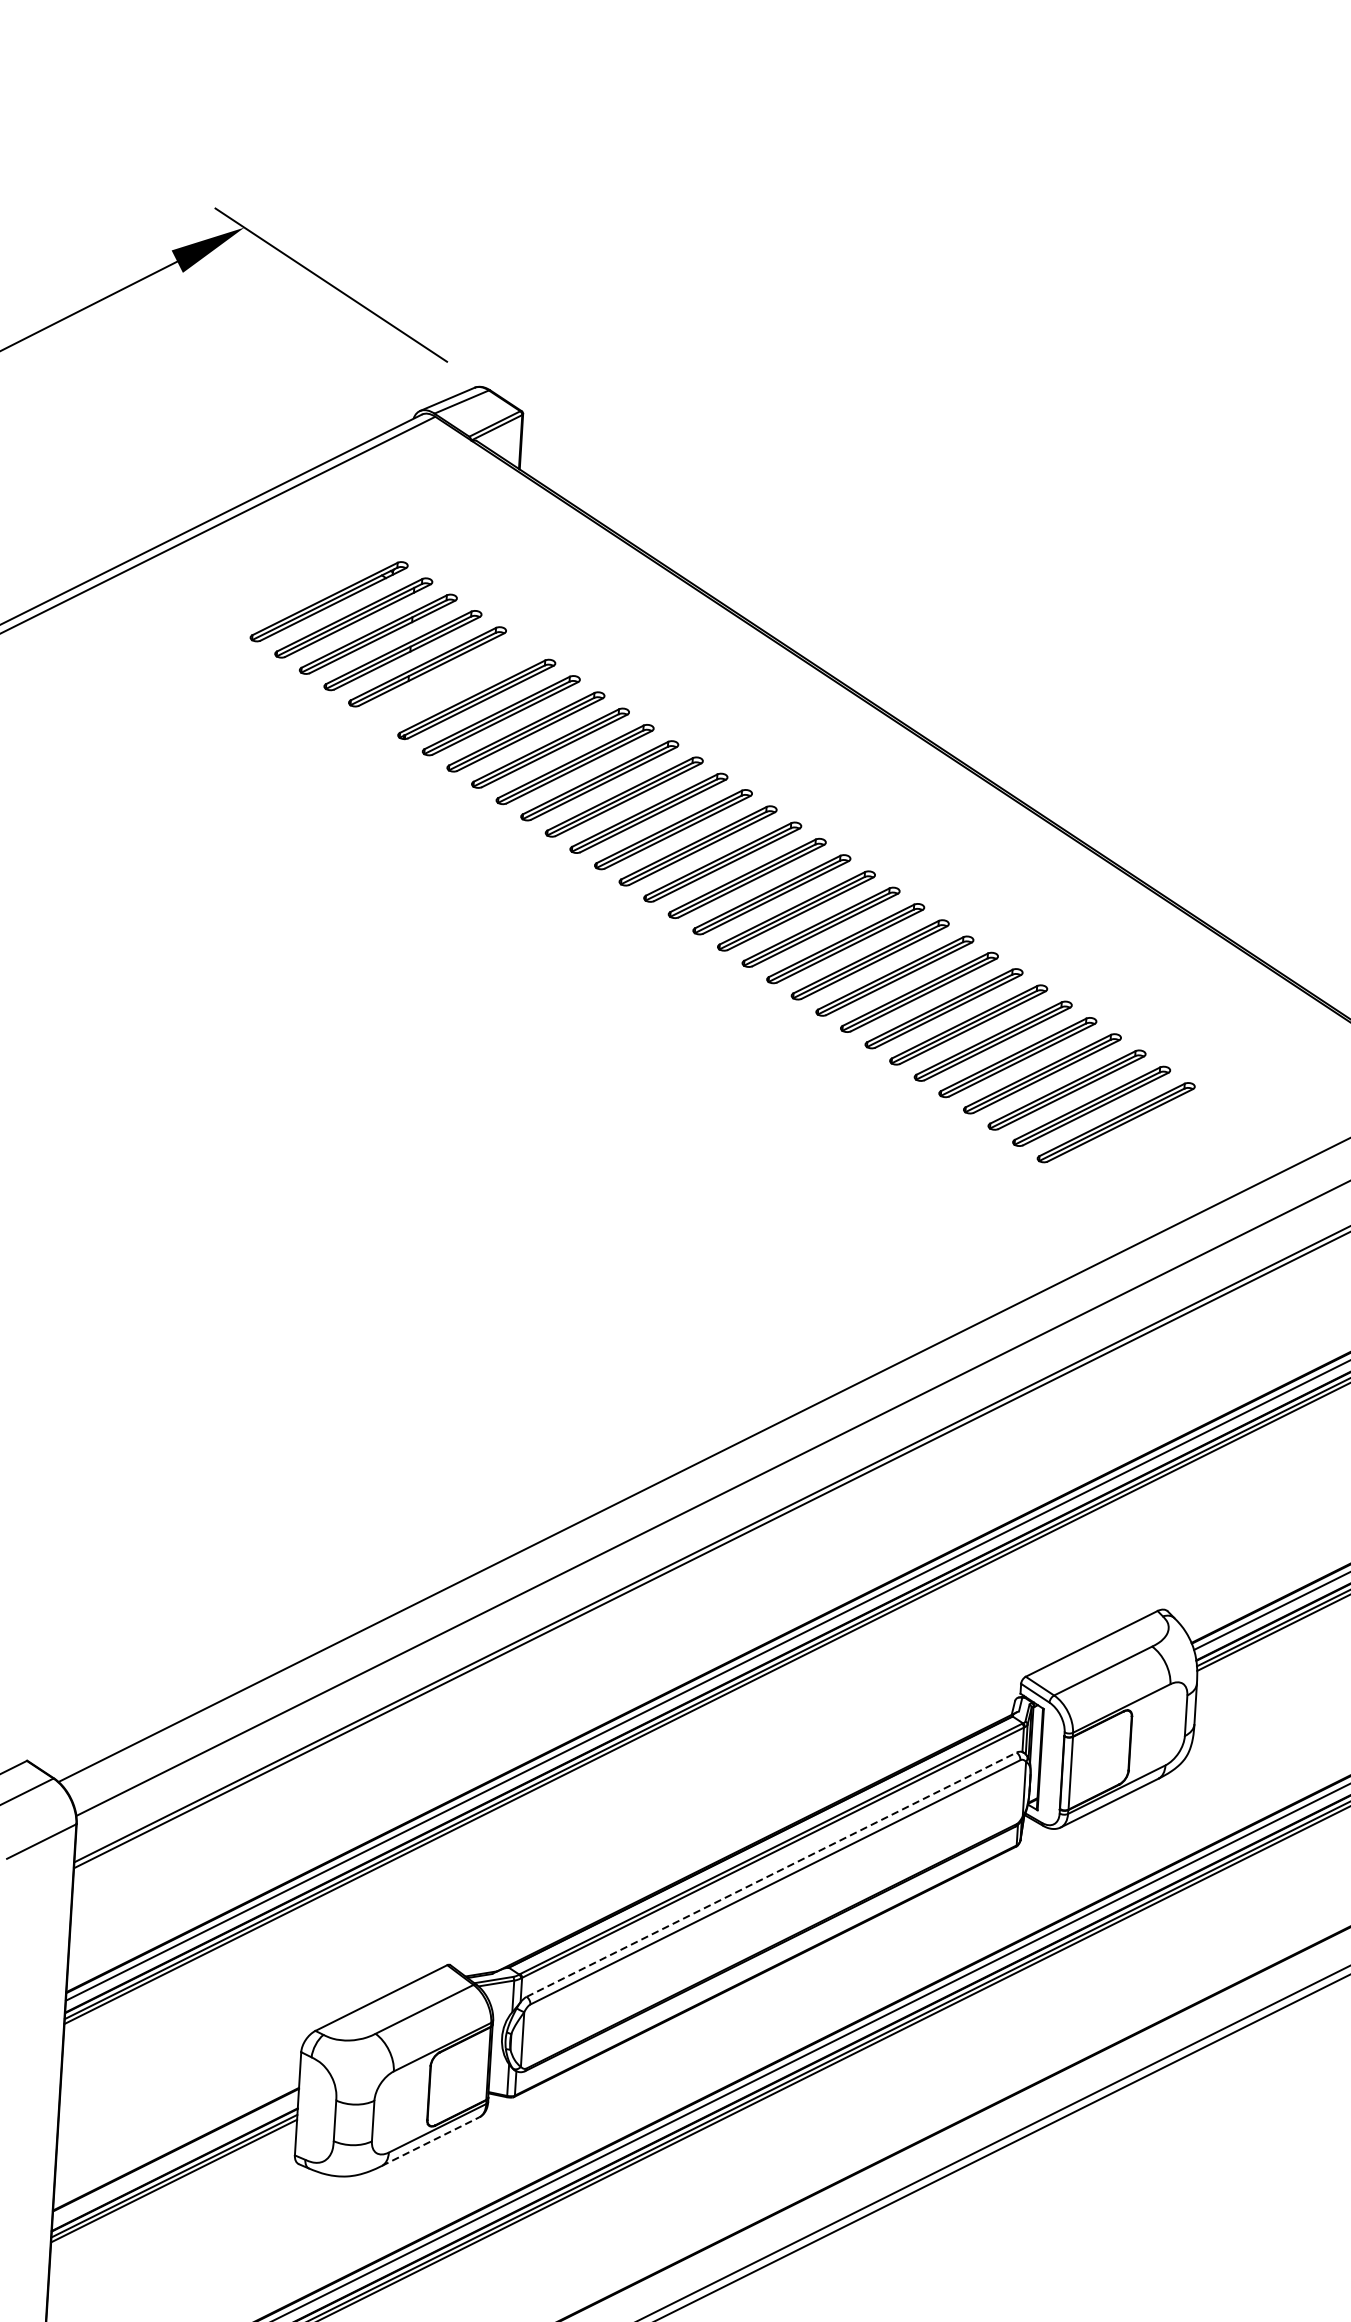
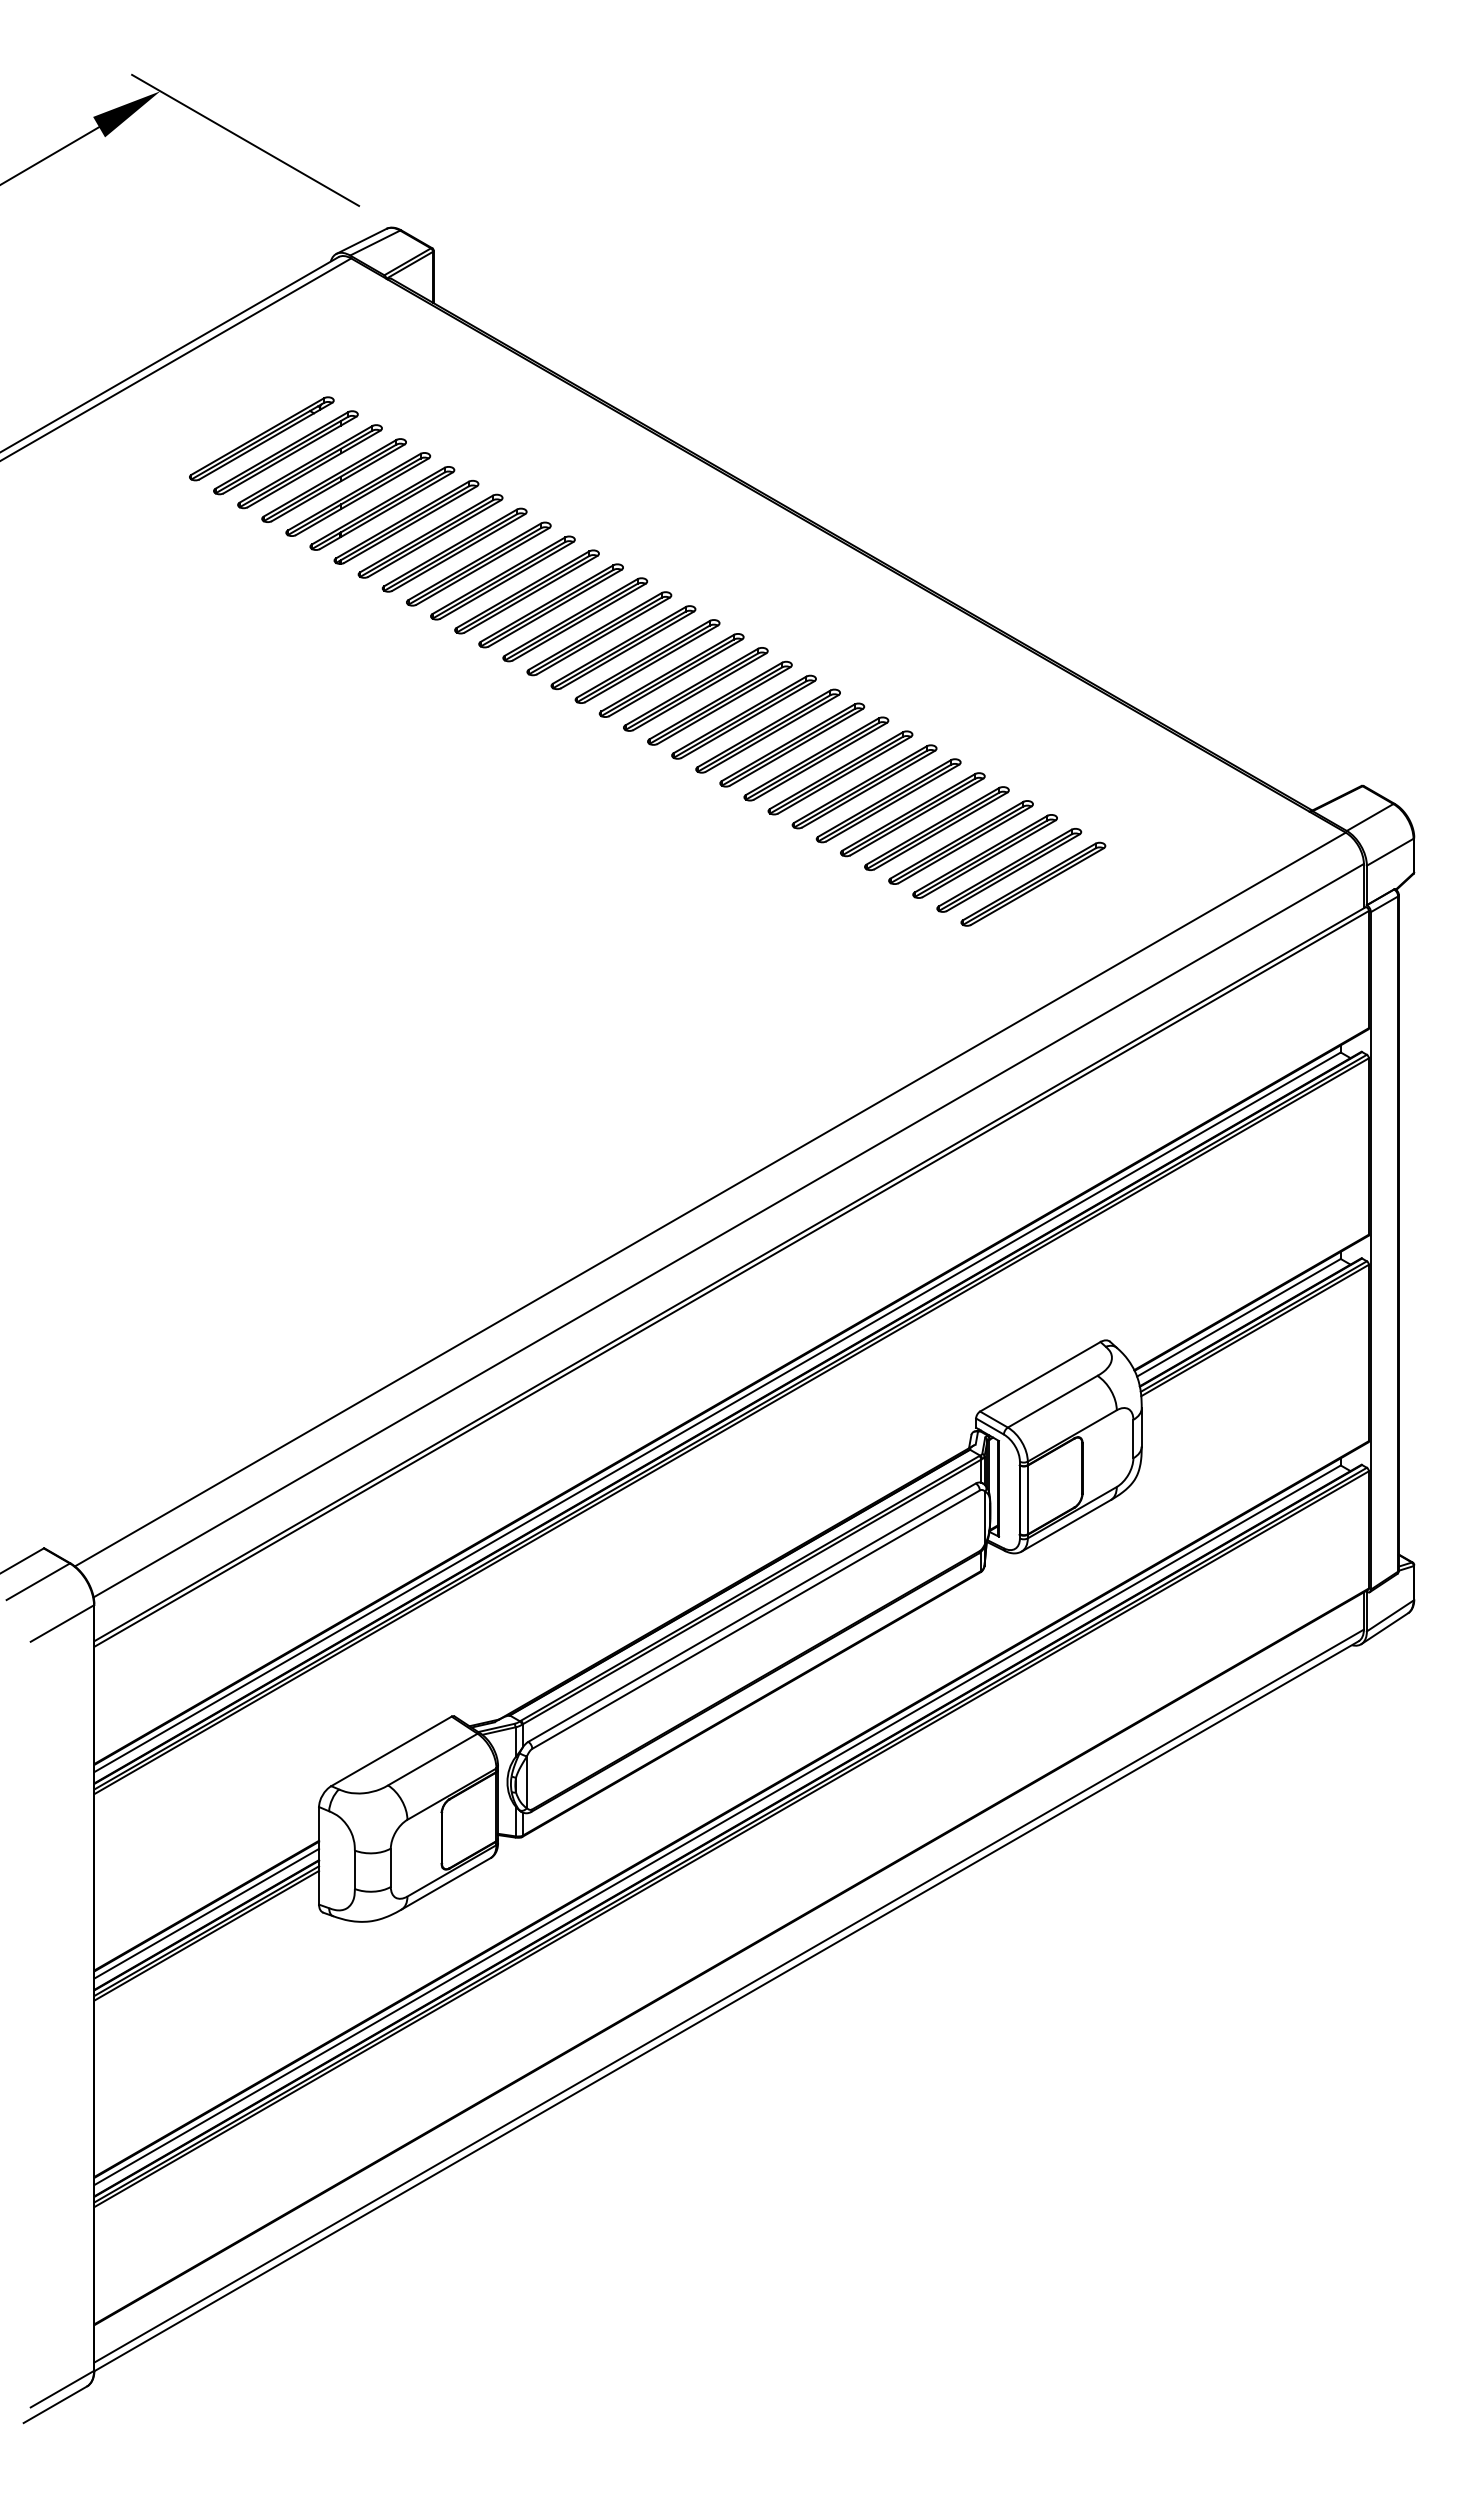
part: (452, 683) -> (382, 508), added
line: (772, 1874) -> (752, 1612), dashed -> solid
line: (431, 2141) -> (446, 1883), dashed -> solid
line: (175, 2157) -> (206, 1913), added

